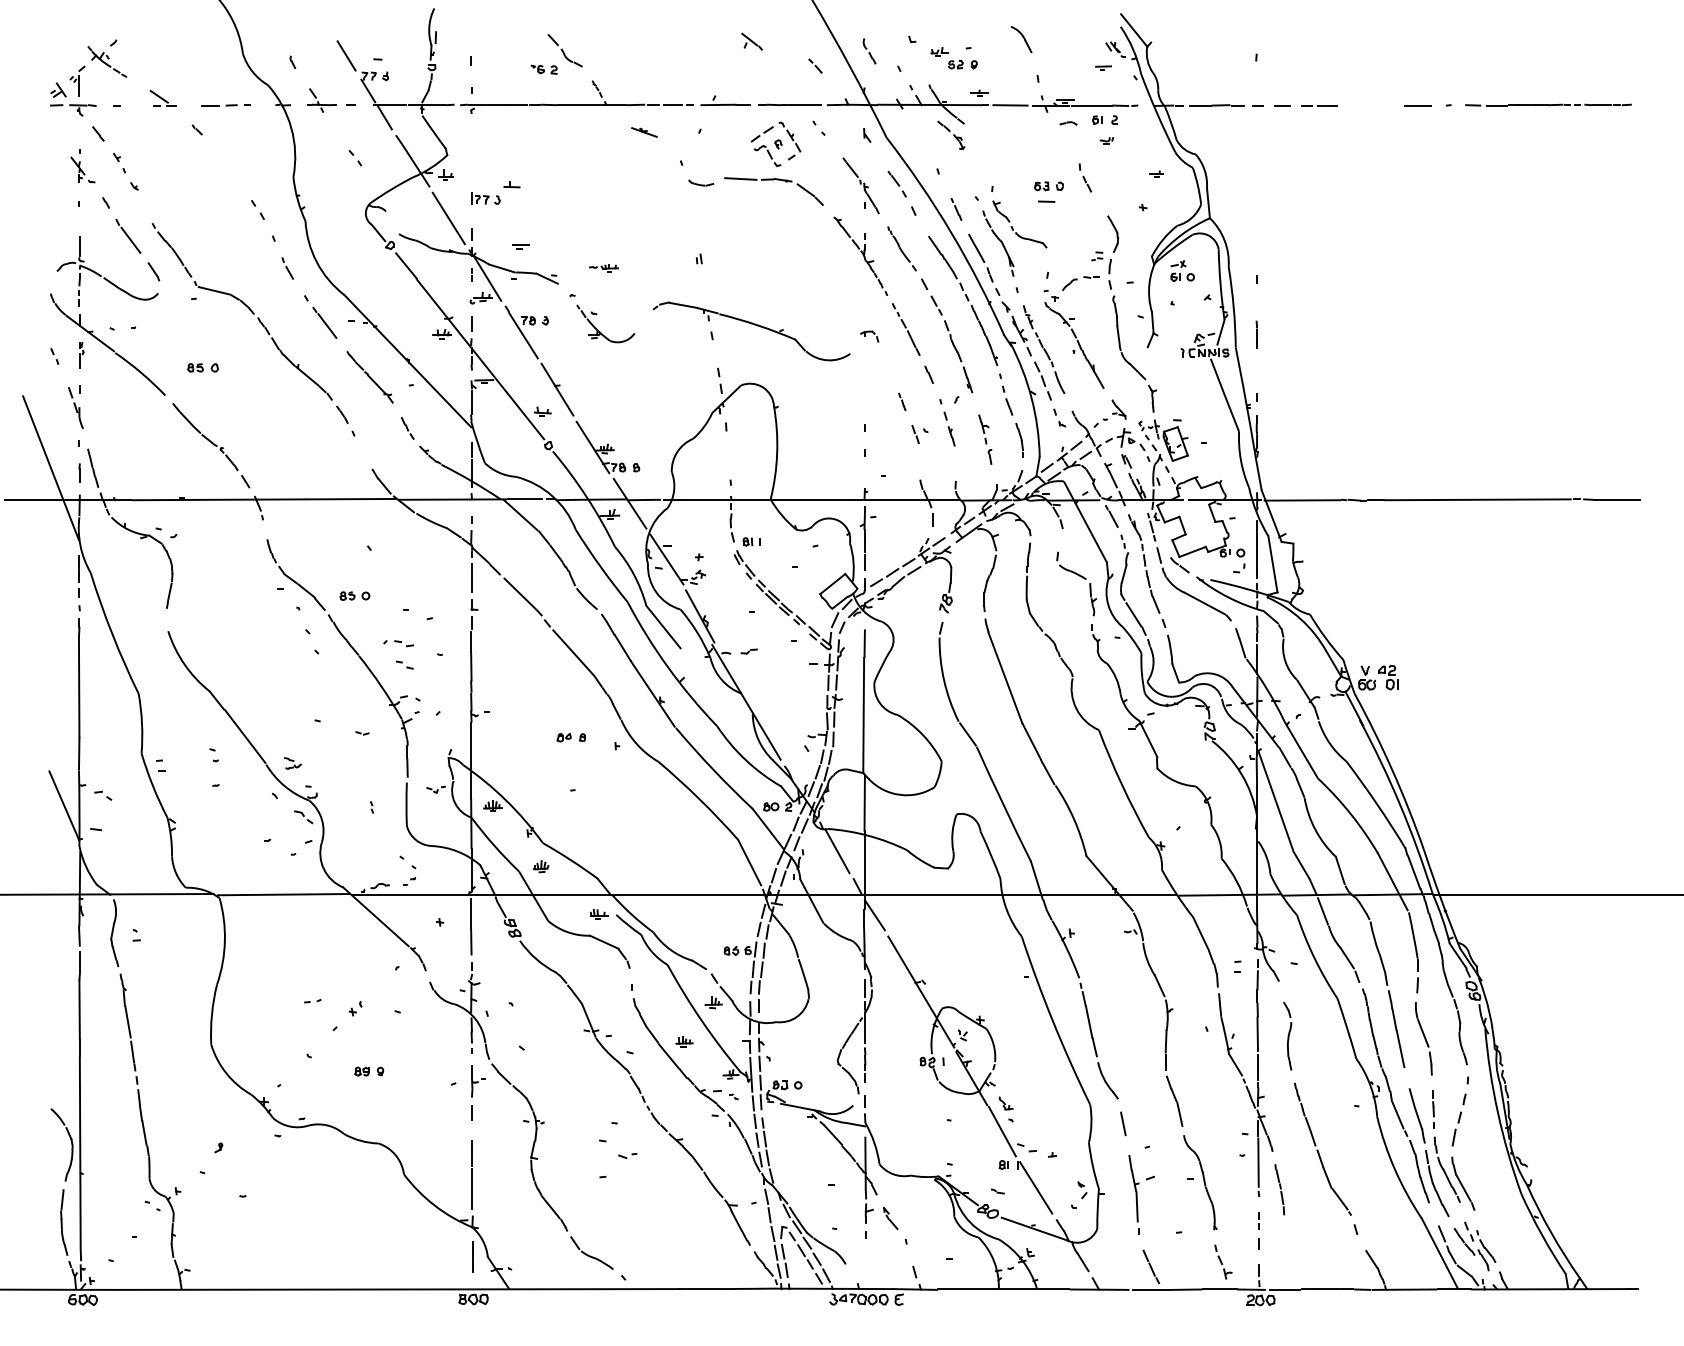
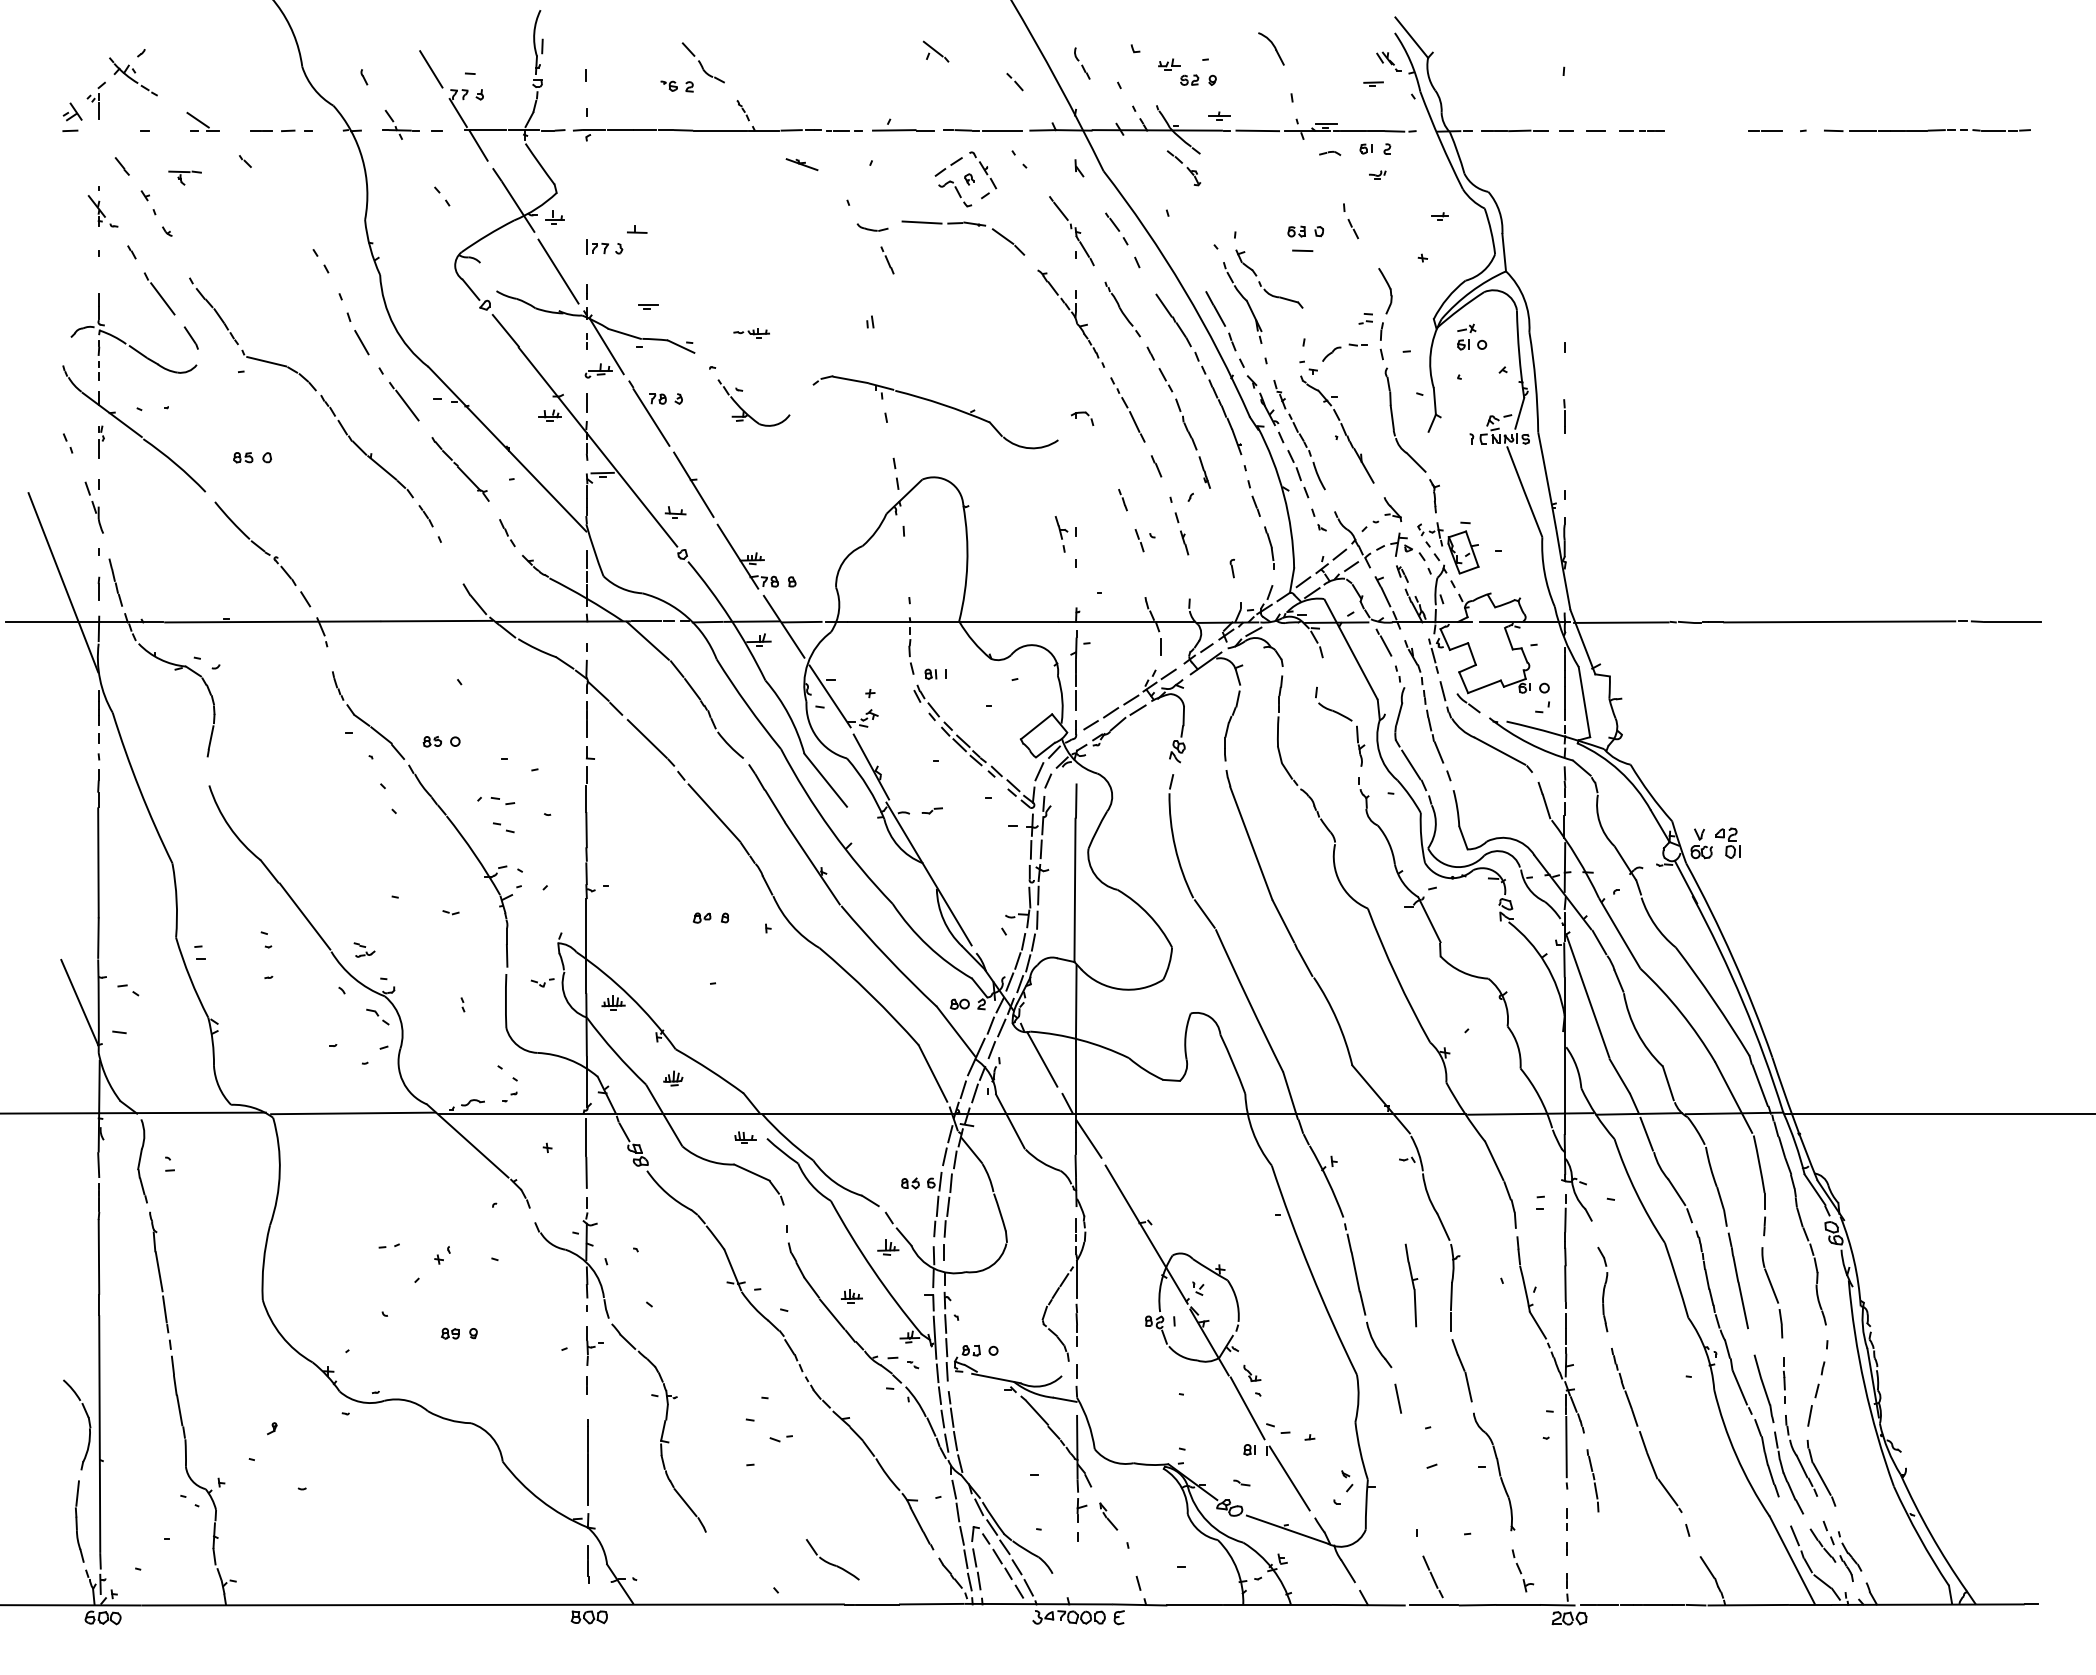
part: (82, 109) -> (184, 177), moved
line: (956, 209) -> (887, 260), moved
part: (287, 268) -> (357, 333), size x1.6
part: (983, 429) -> (1061, 534), moved
part: (1133, 1188) -> (1411, 1285), moved
part: (591, 1252) -> (832, 1559), moved

